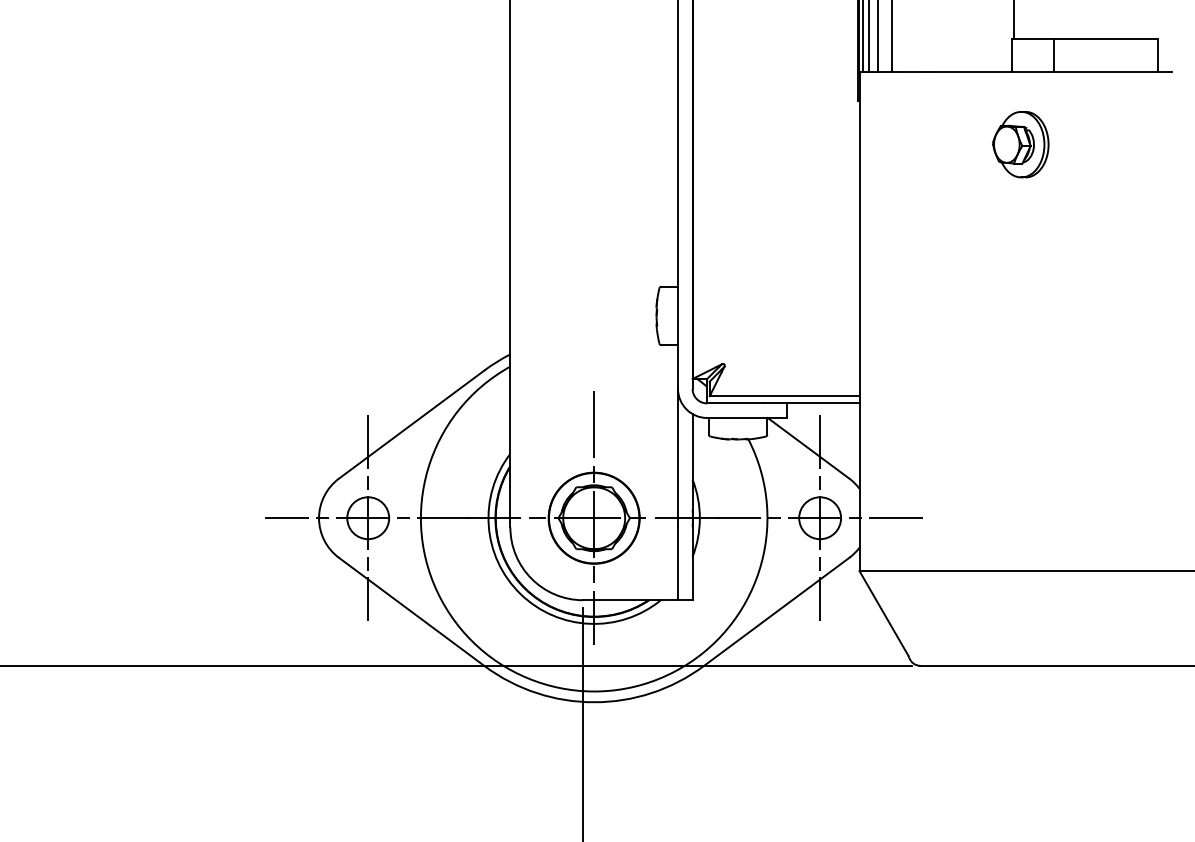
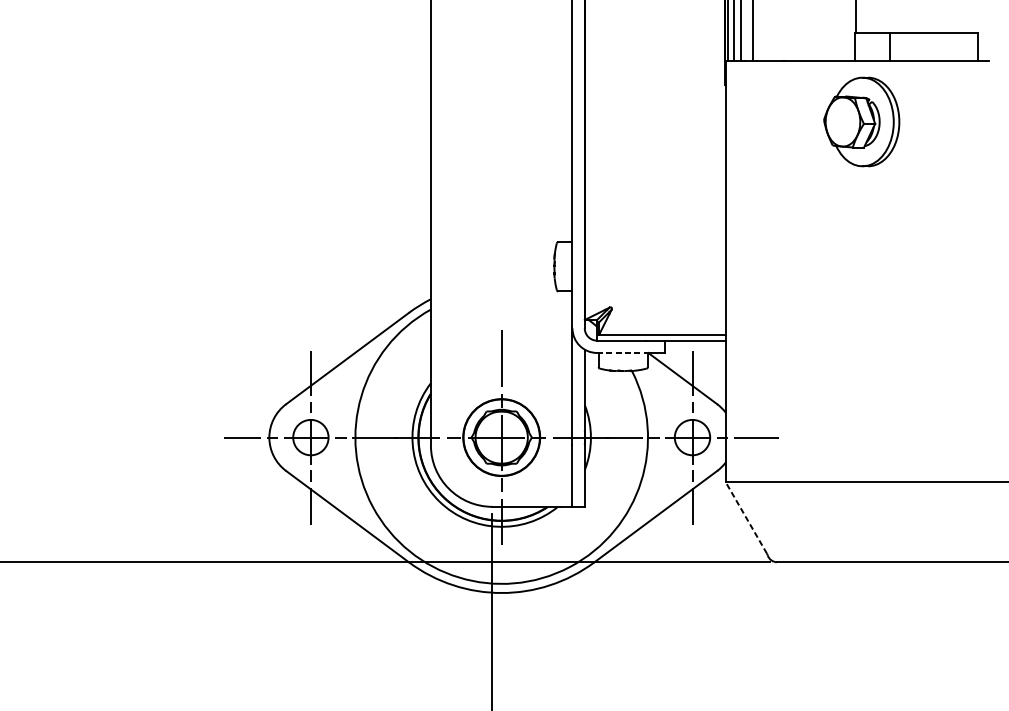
part: (1020, 144) -> (861, 122), size x1.6
line: (736, 418) -> (621, 353), solid -> dashed
line: (883, 613) -> (745, 518), solid -> dashed

